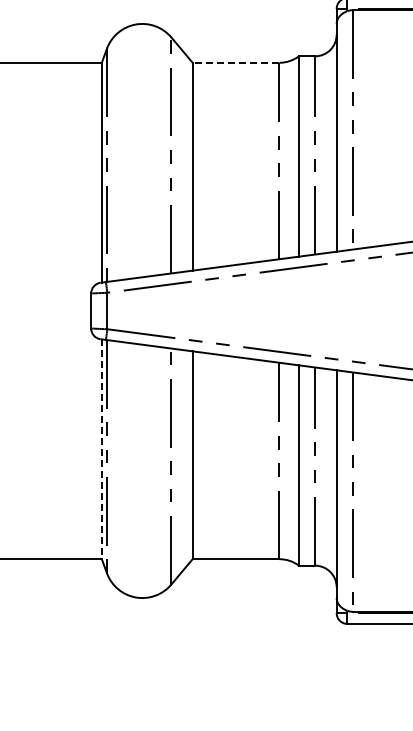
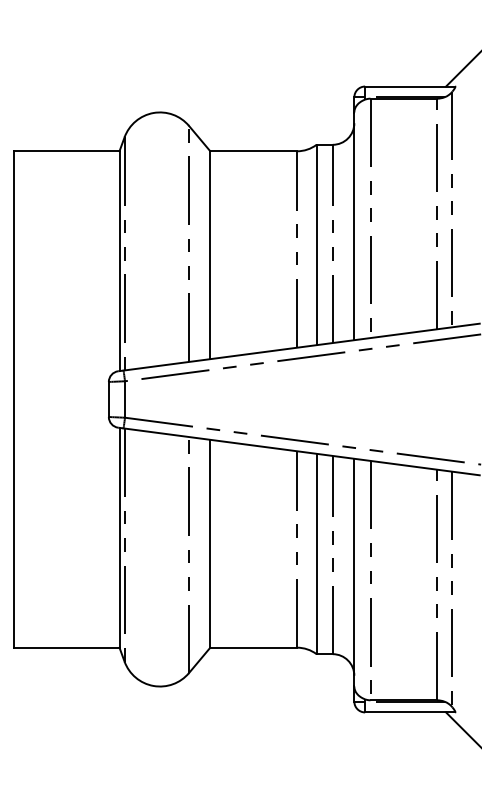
line: (235, 63) -> (253, 151), dashed -> solid
line: (101, 449) -> (119, 537), dashed -> solid

